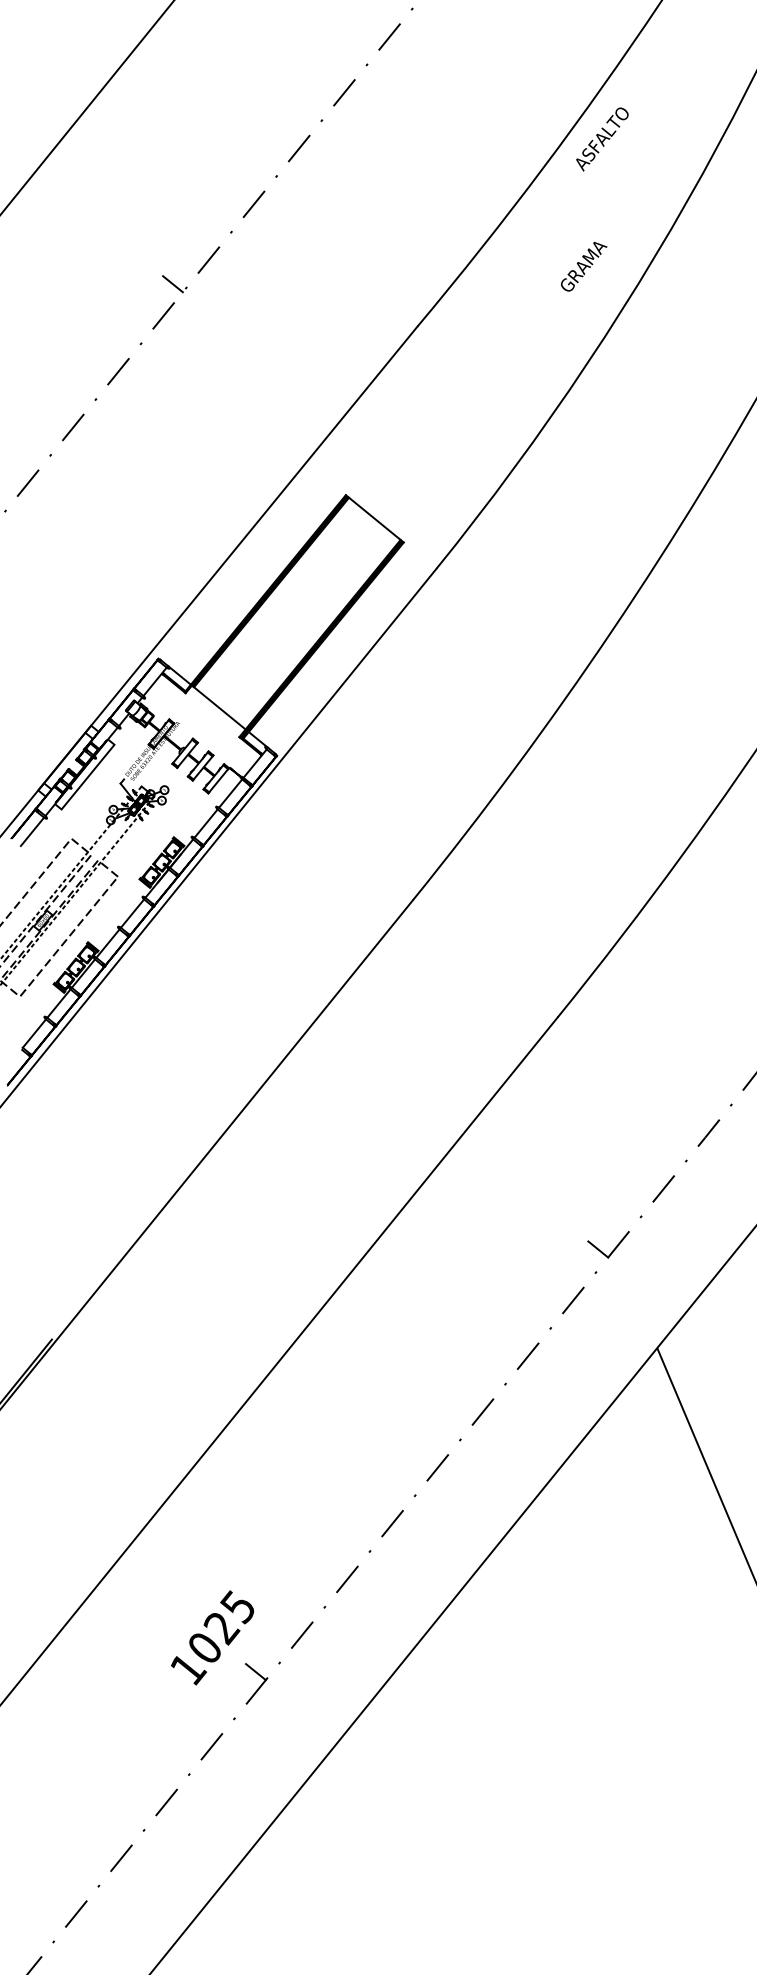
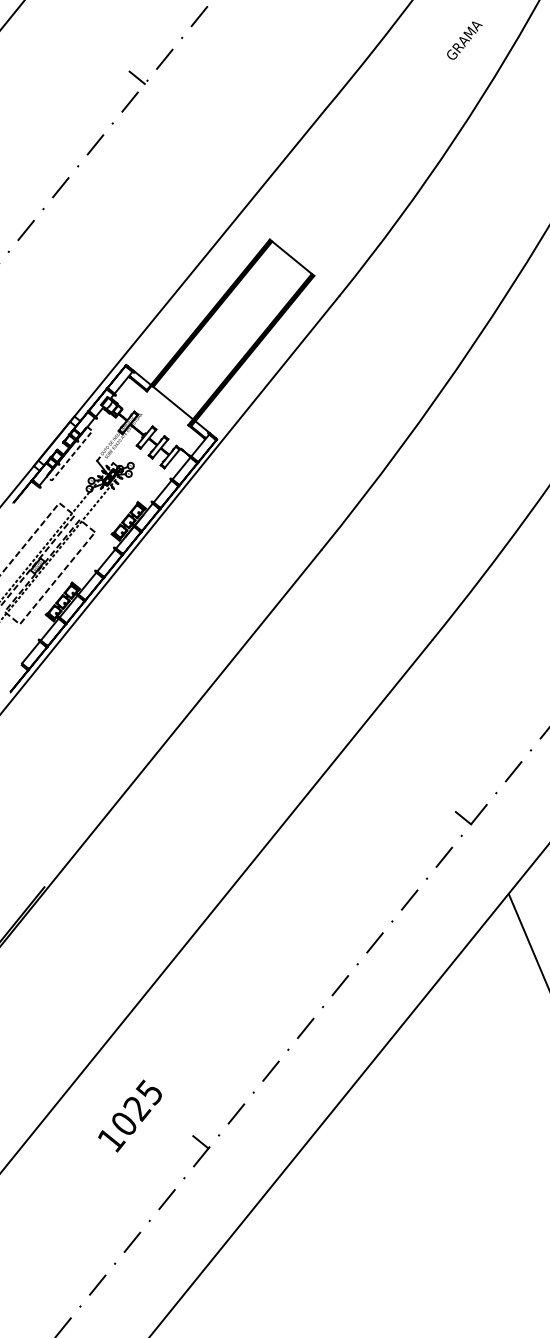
text: (584, 266) -> (465, 40), moved
line: (88, 777) -> (72, 456), solid -> dashed
line: (32, 831) -> (29, 497), removed
text: (212, 1637) -> (129, 1115), moved

